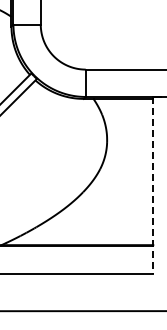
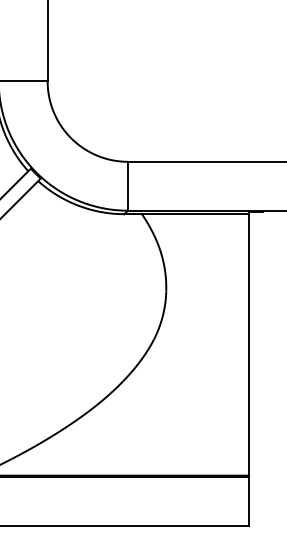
line: (153, 185) -> (249, 368), dashed -> solid

